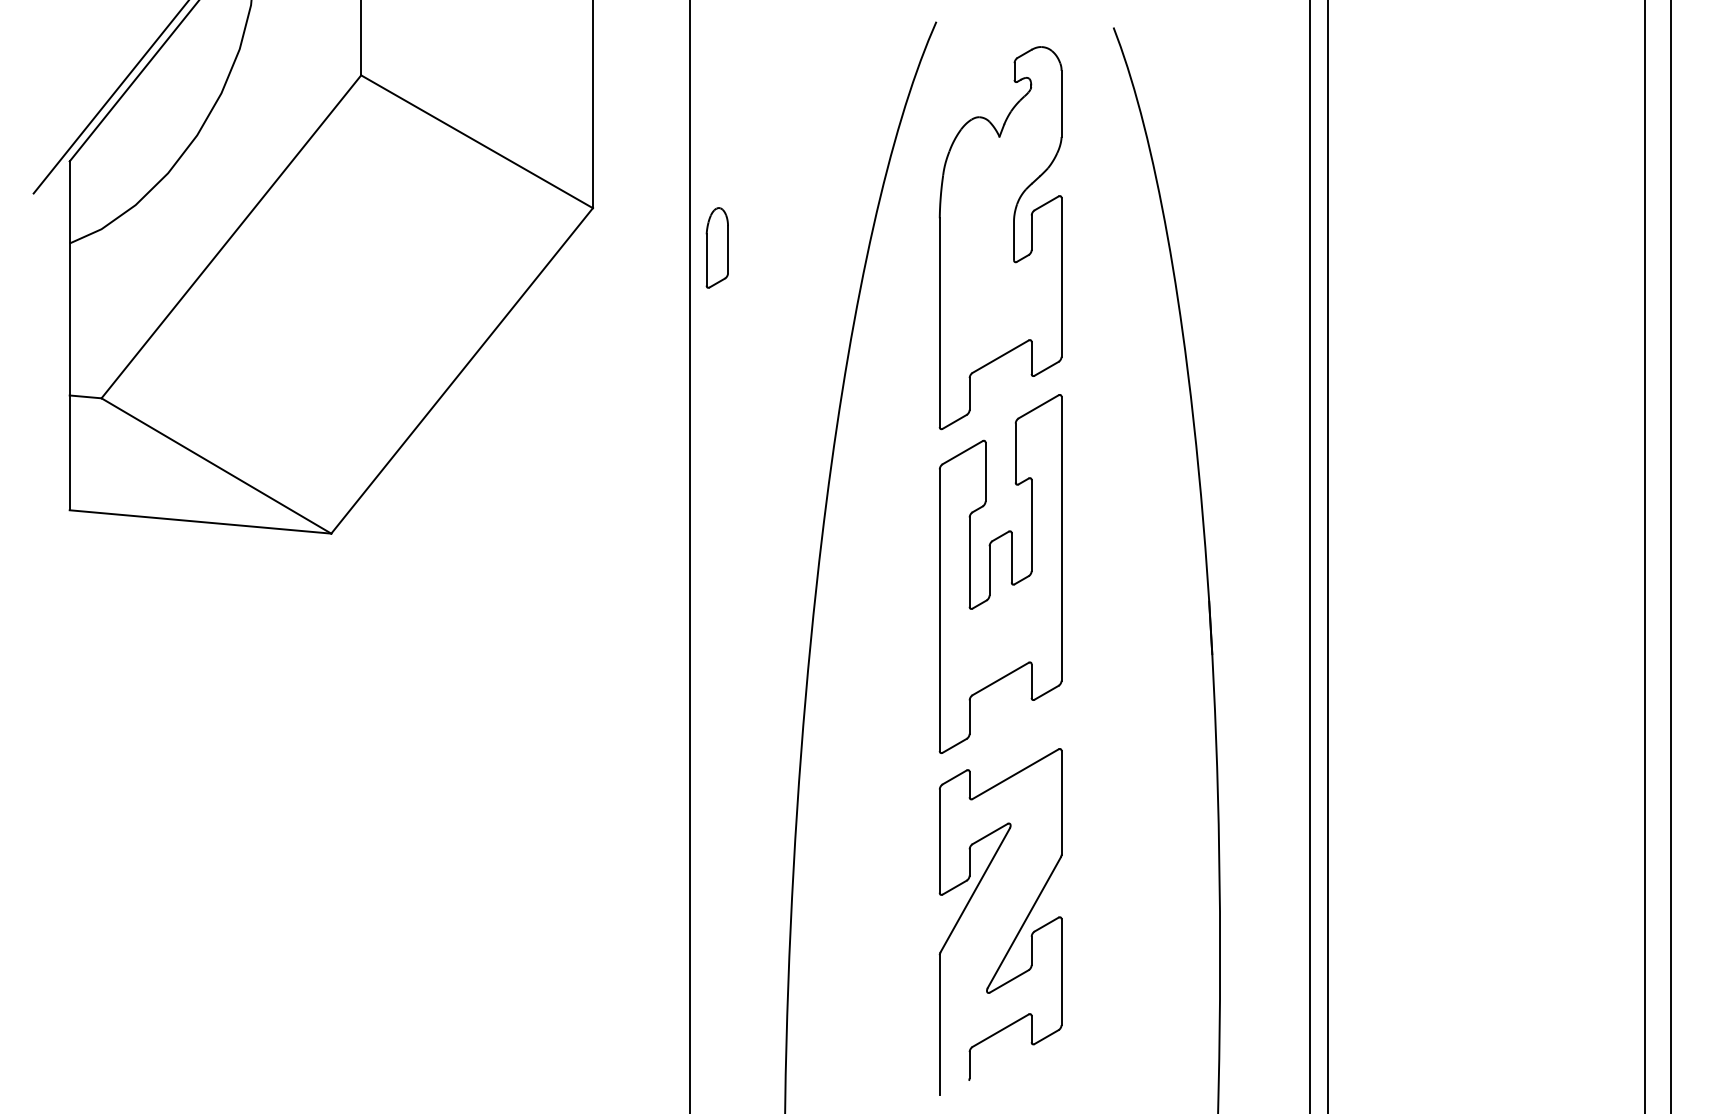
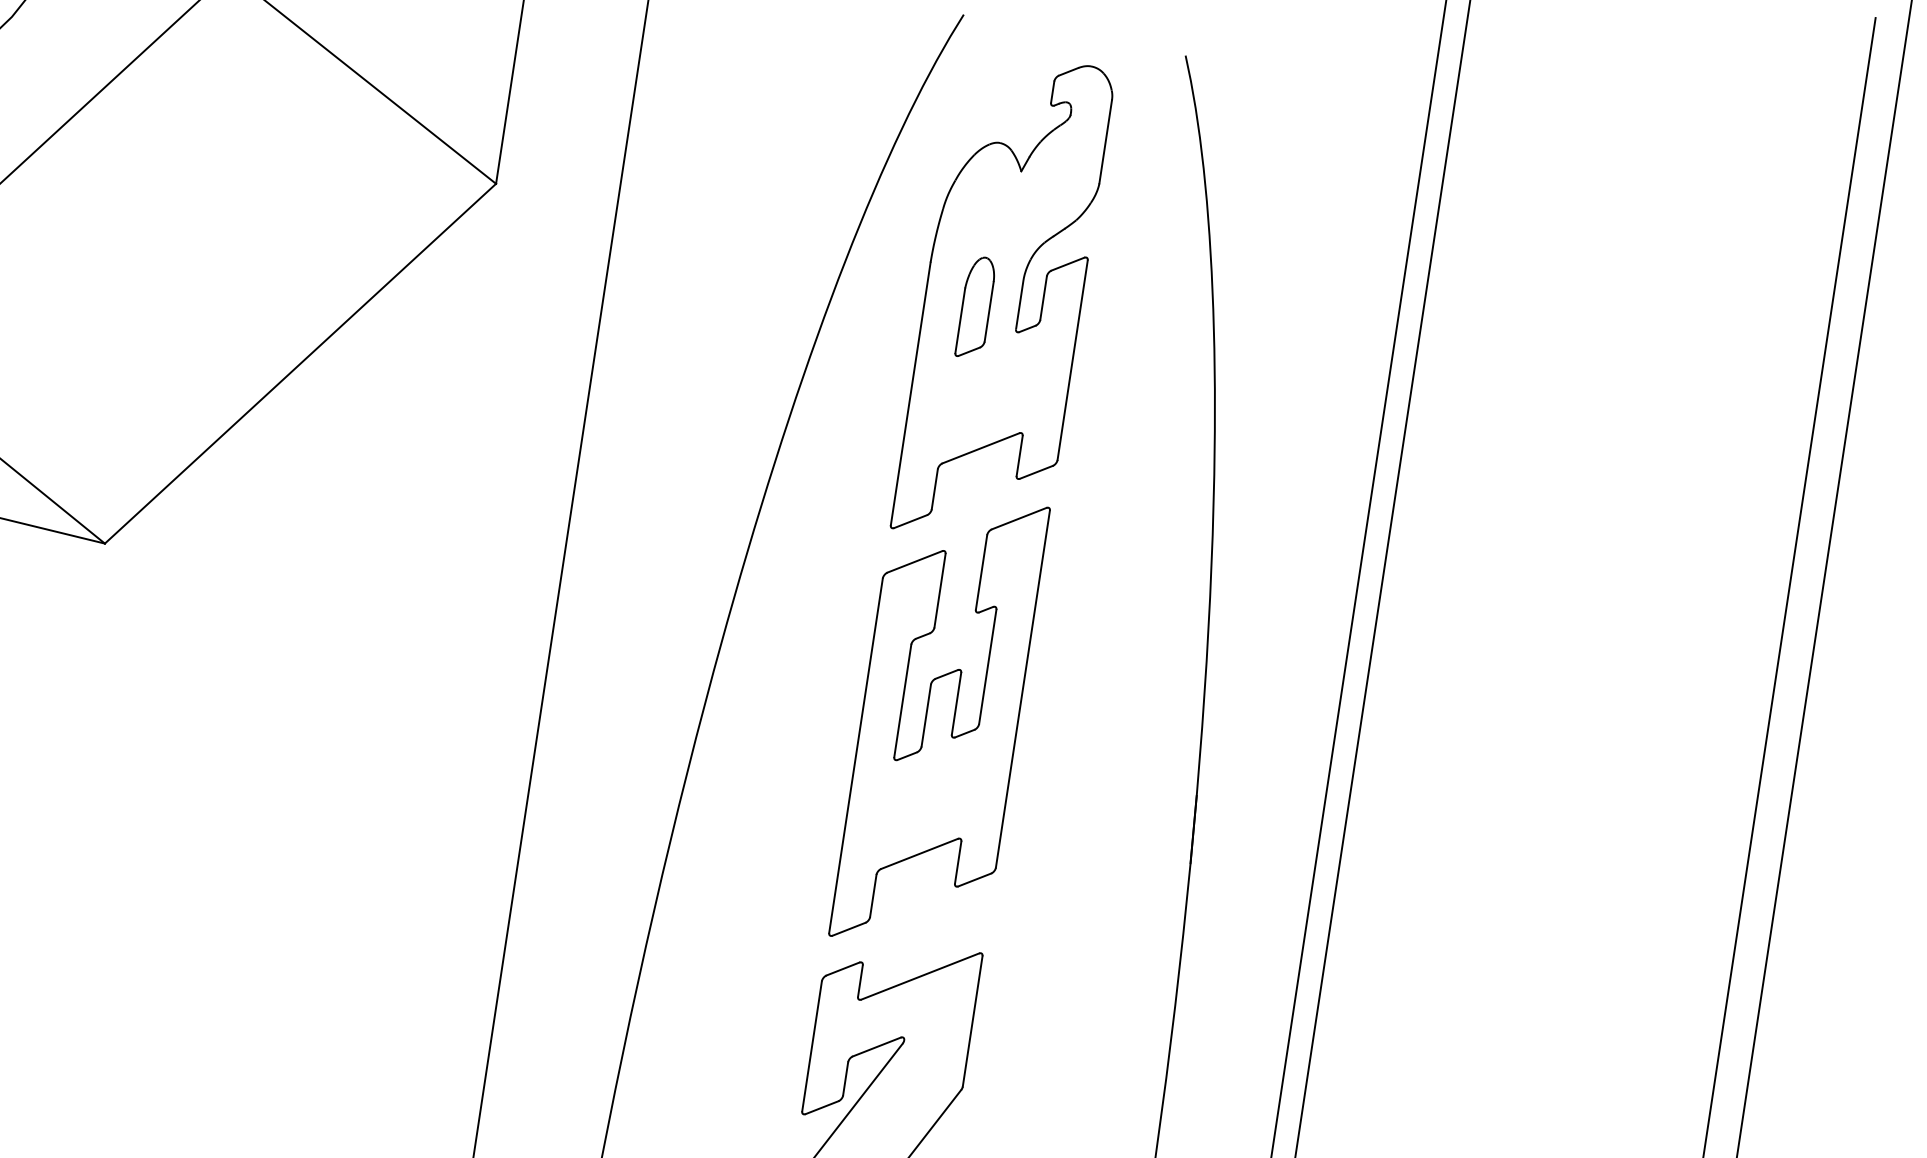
part: (716, 247) -> (975, 306), moved

